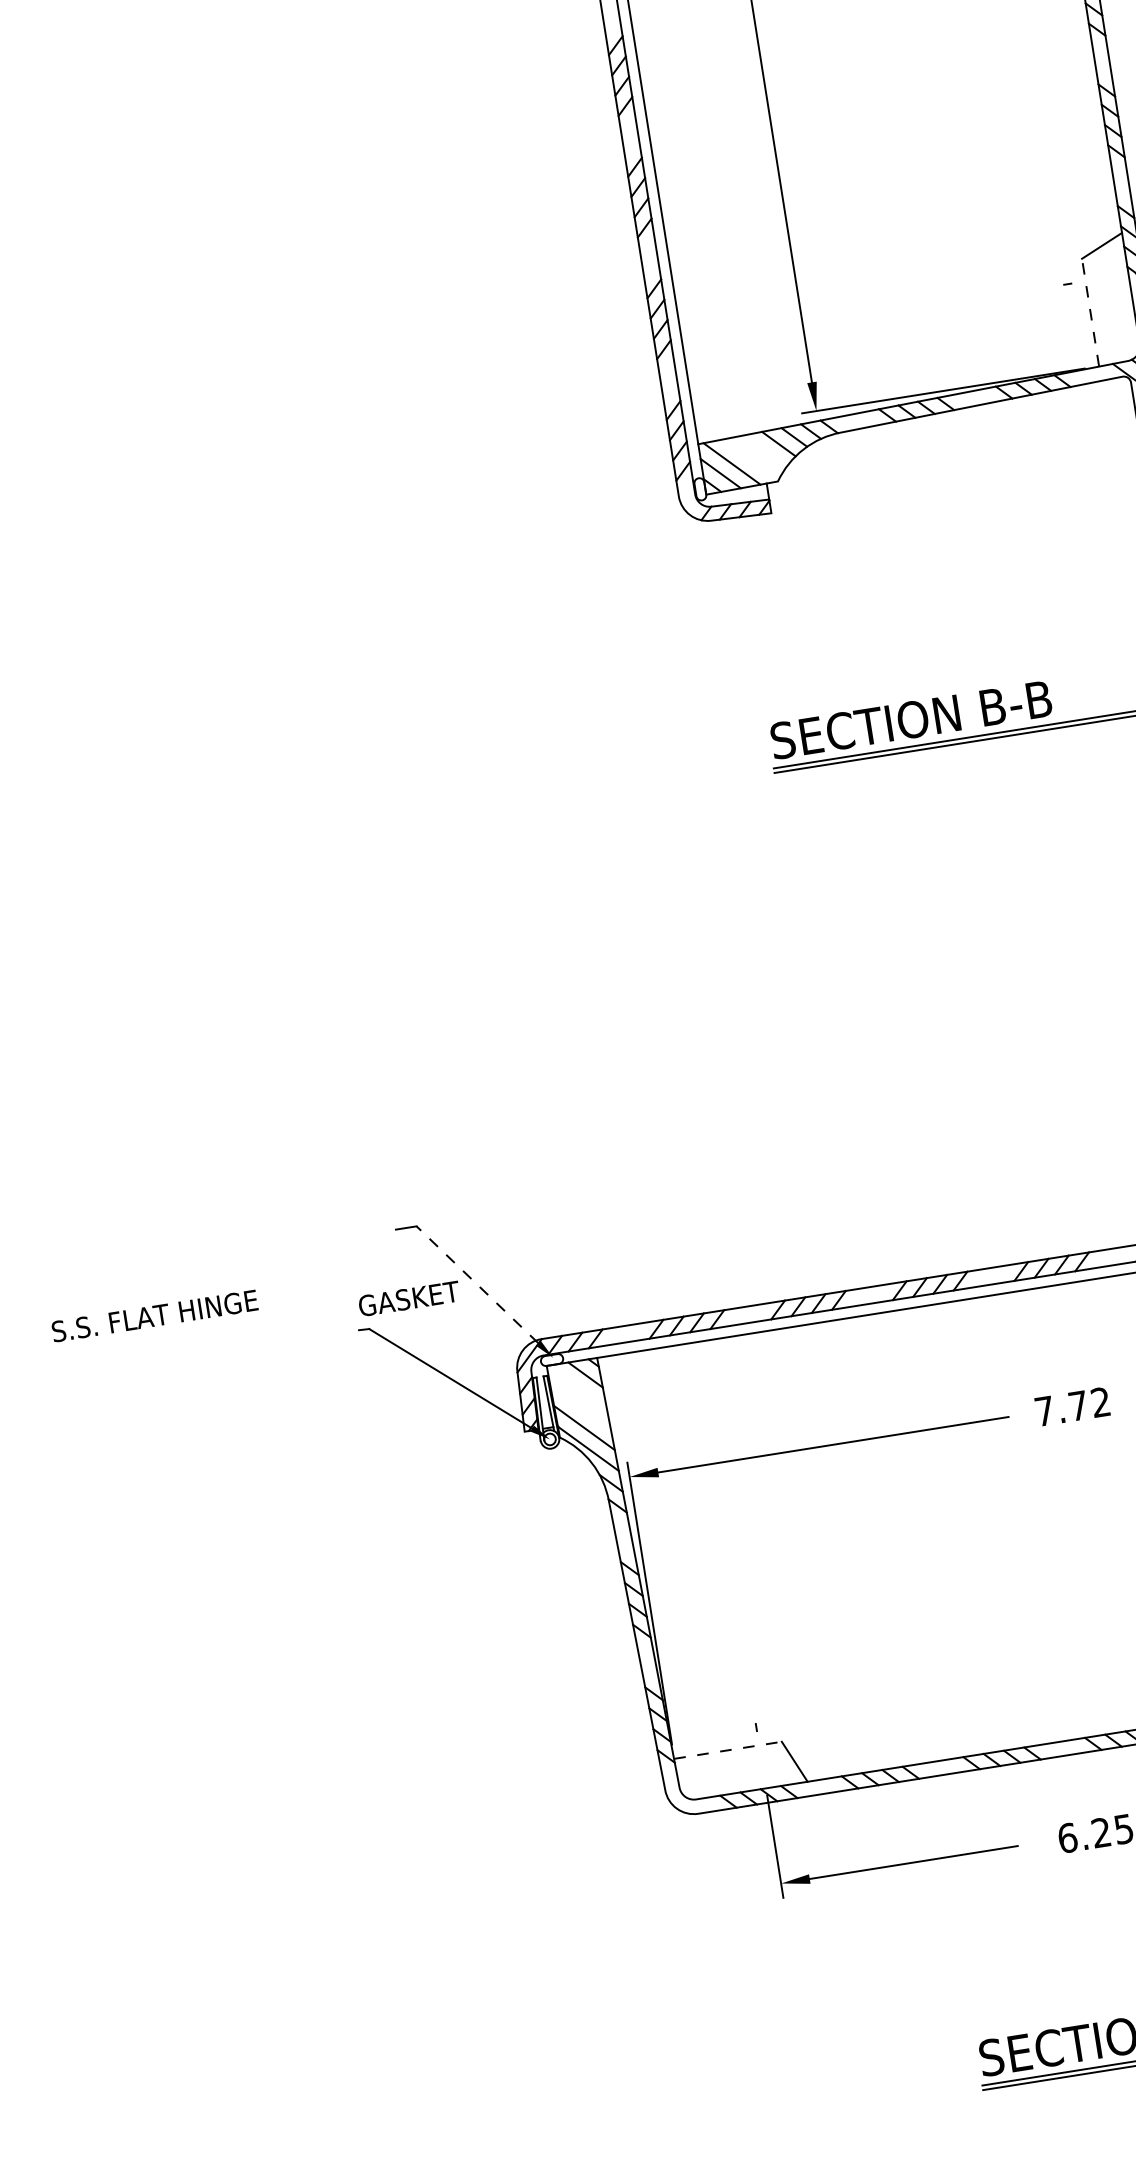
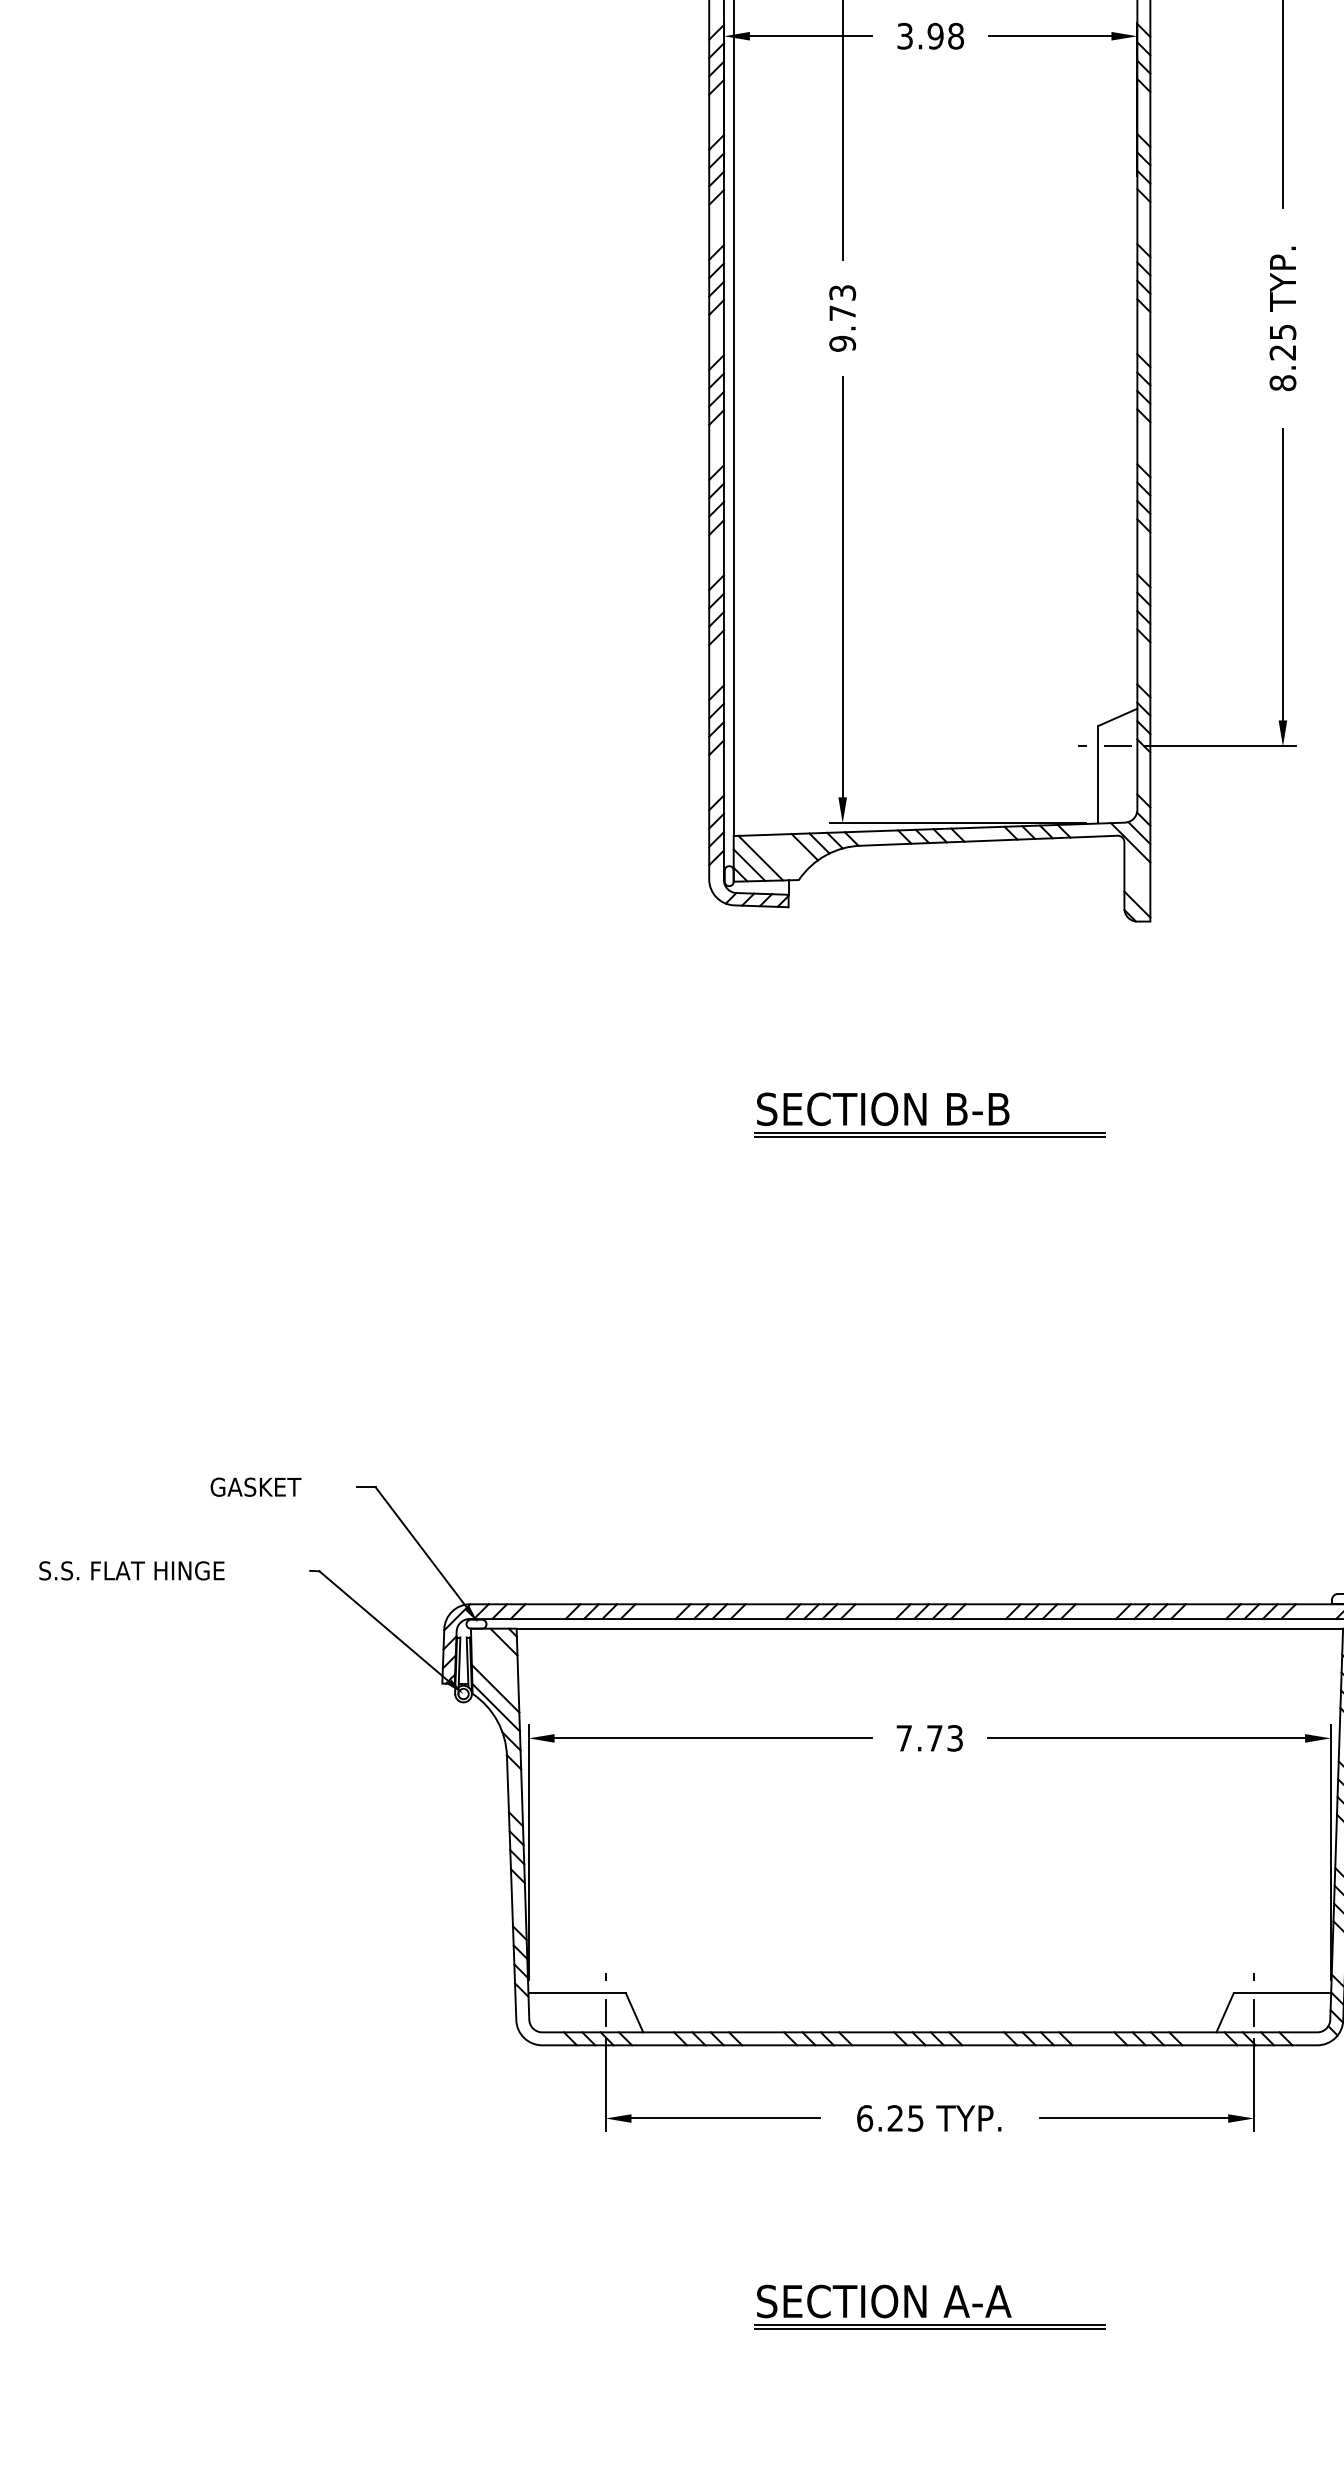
line: (1106, 278) -> (1117, 746), added
line: (1090, 312) -> (1098, 774), dashed -> solid
line: (476, 1283) -> (420, 1546), dashed -> solid
text: (408, 1298) -> (255, 1486), moved
text: (154, 1315) -> (131, 1570), moved
text: (1100, 1402) -> (954, 1738), 7.72 -> 7.73
line: (728, 1750) -> (577, 1993), dashed -> solid
line: (762, 1766) -> (605, 2012), added

